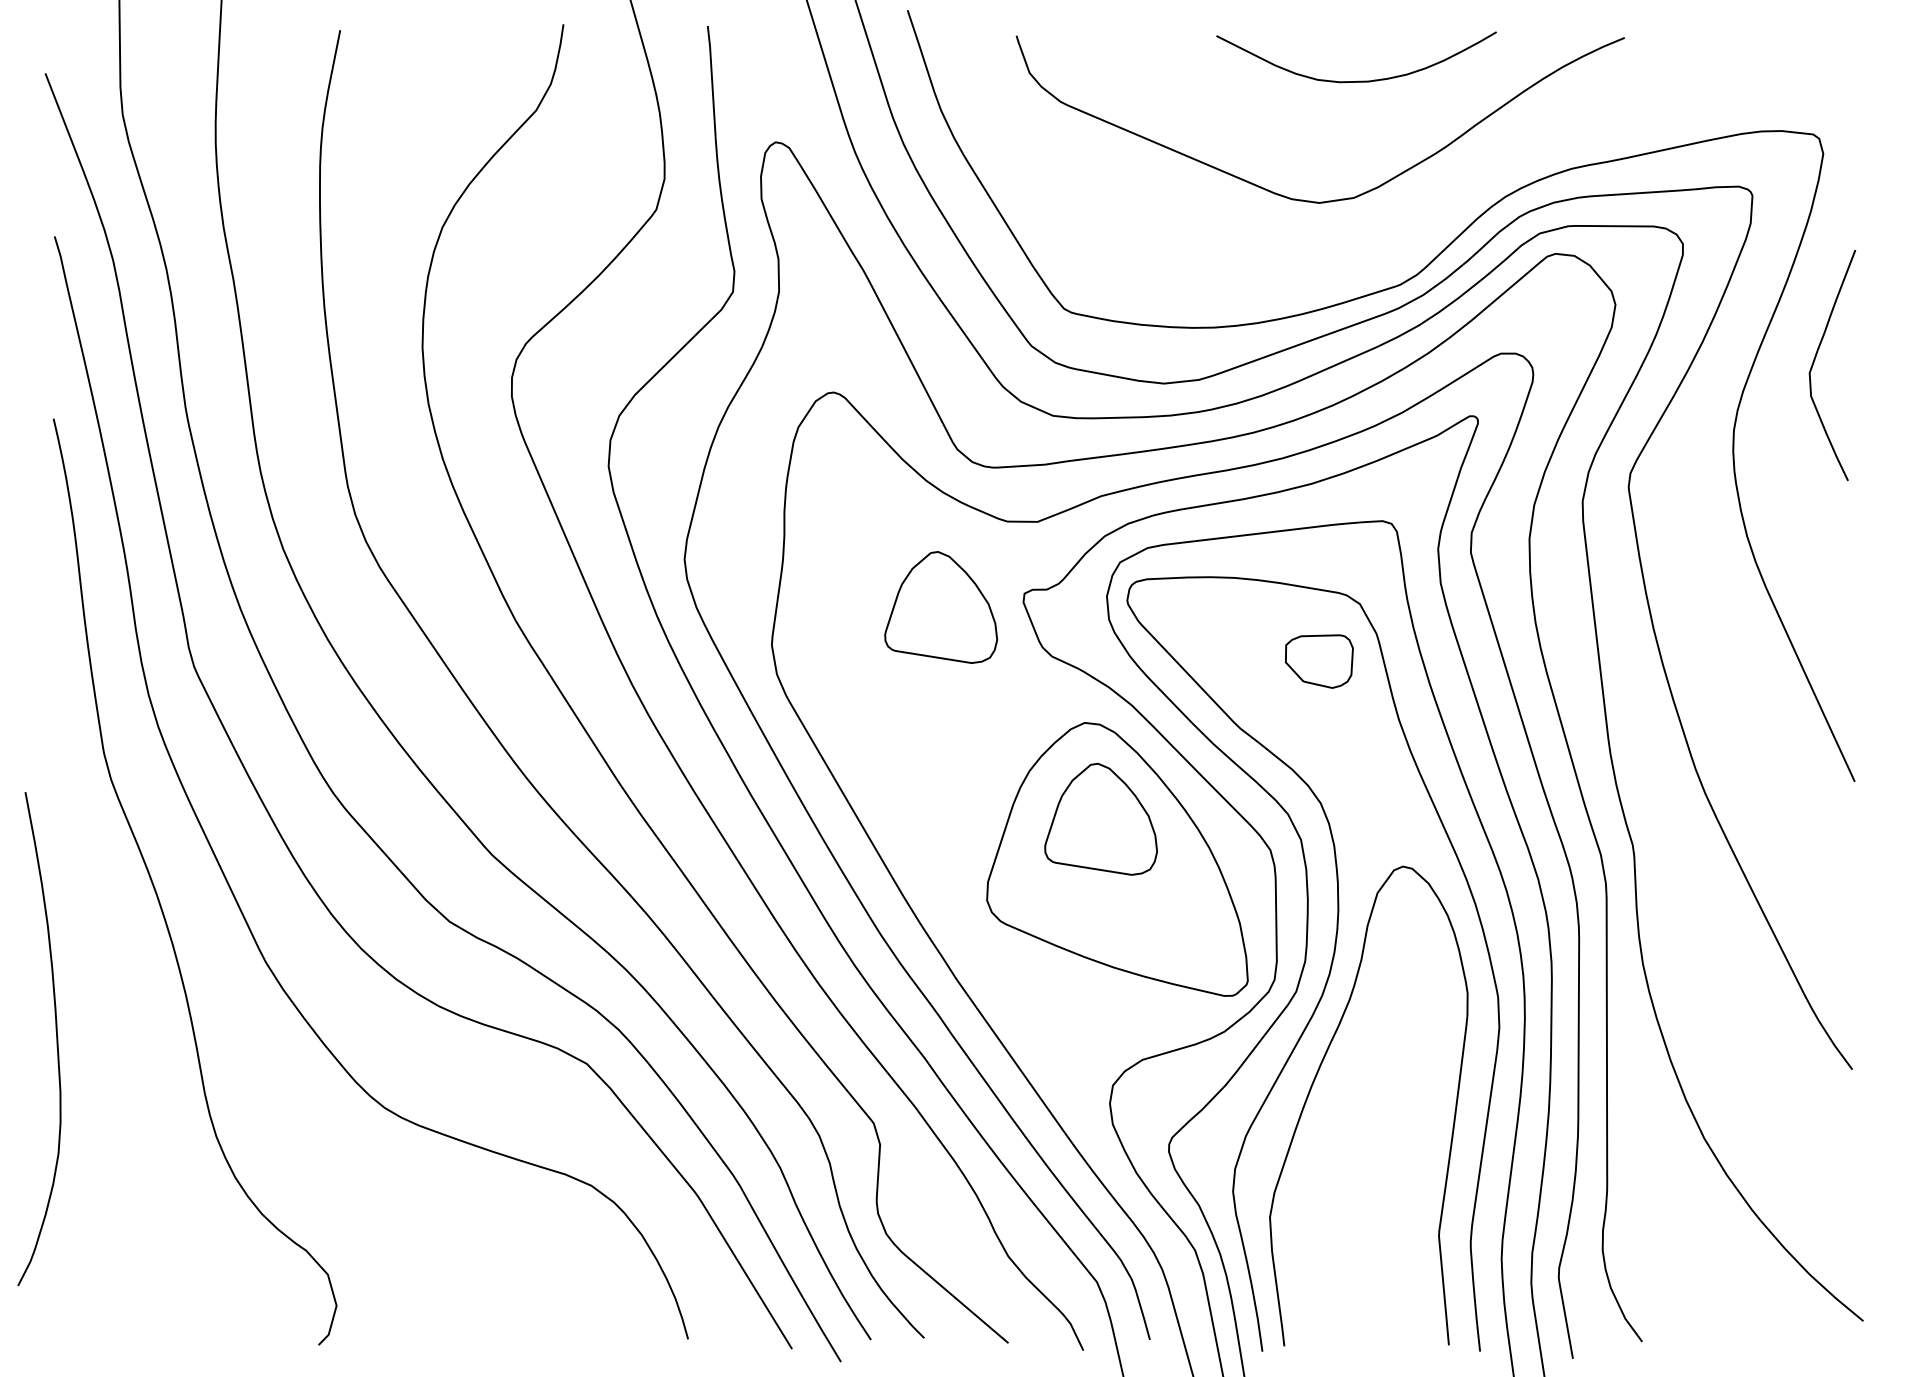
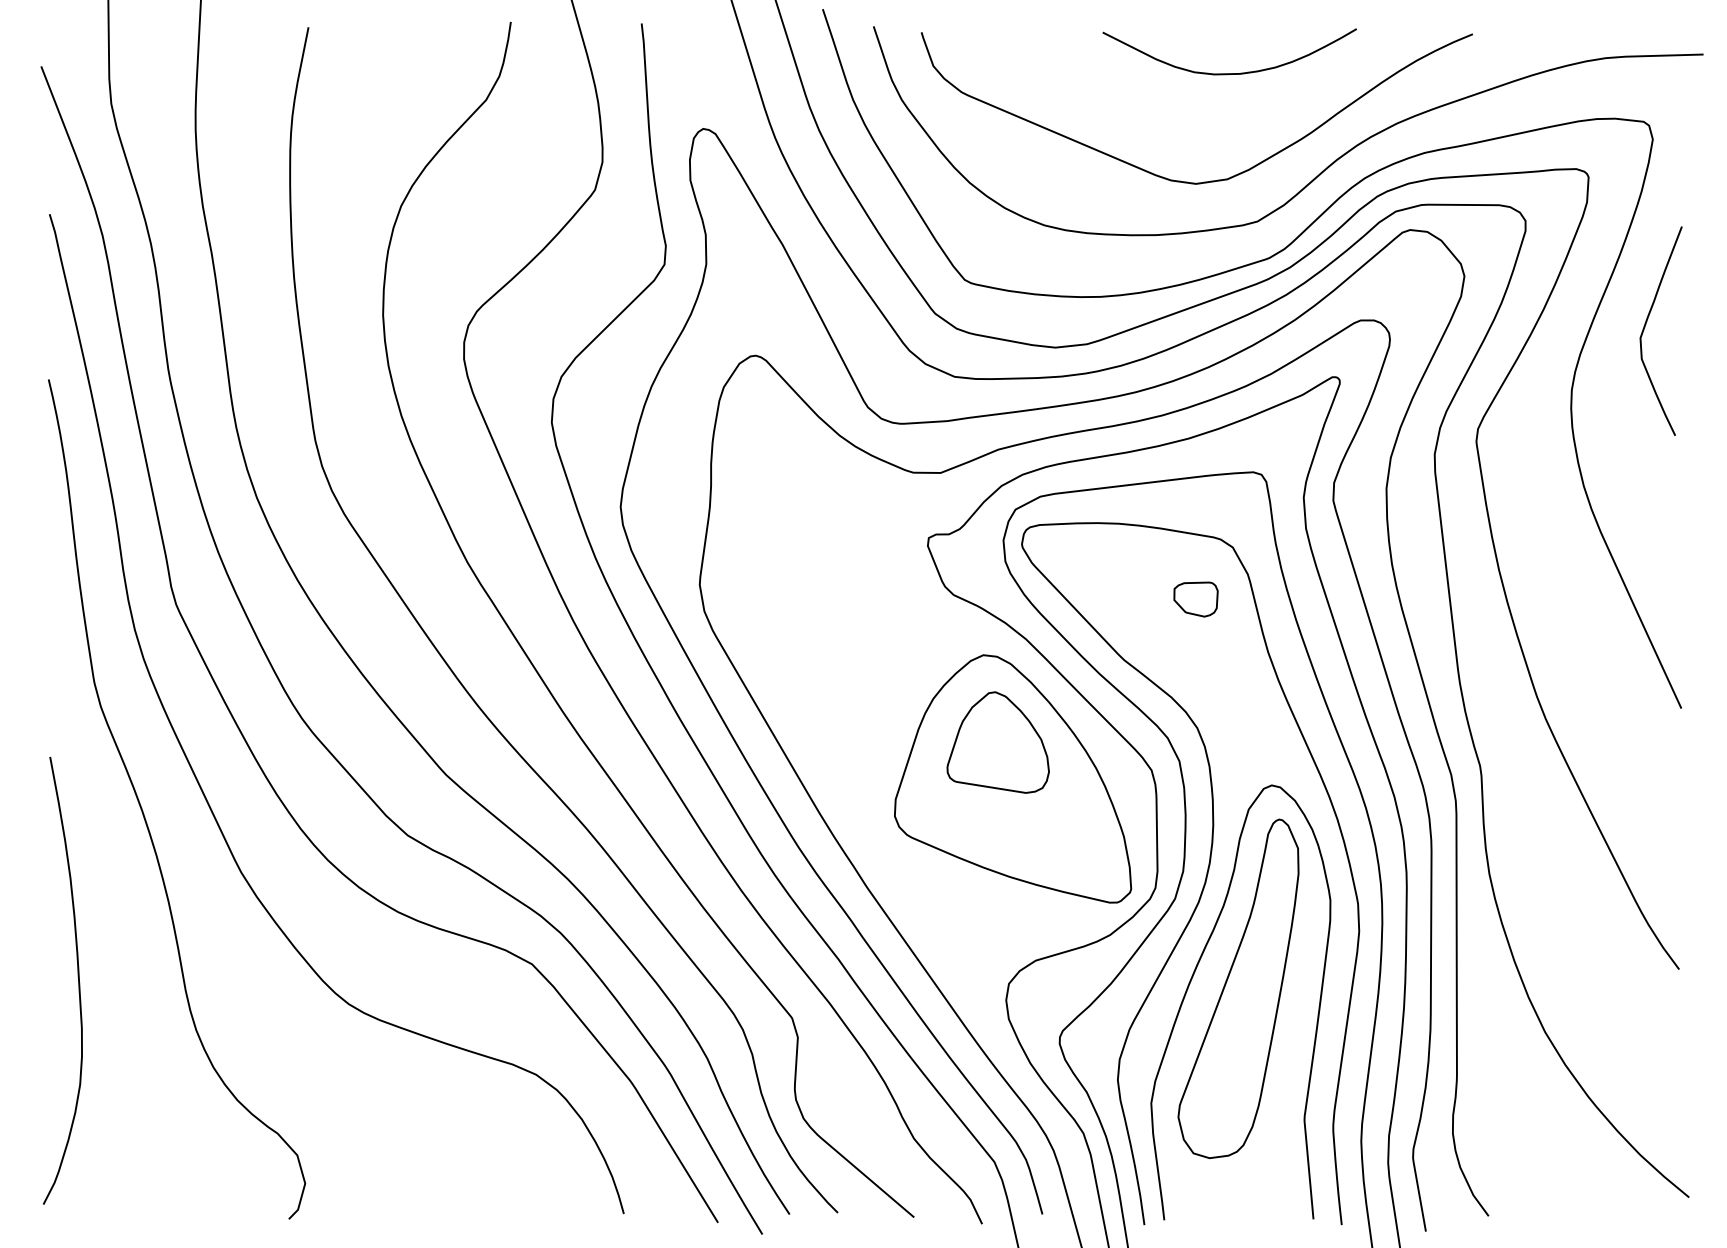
curve: (1458, 188) -> (1322, 170), added
part: (940, 607) -> (852, 550), removed
part: (1318, 661) -> (1195, 599), size x0.71
curve: (55, 1034) -> (77, 976), moved
part: (1366, 1090) -> (1238, 988), added

